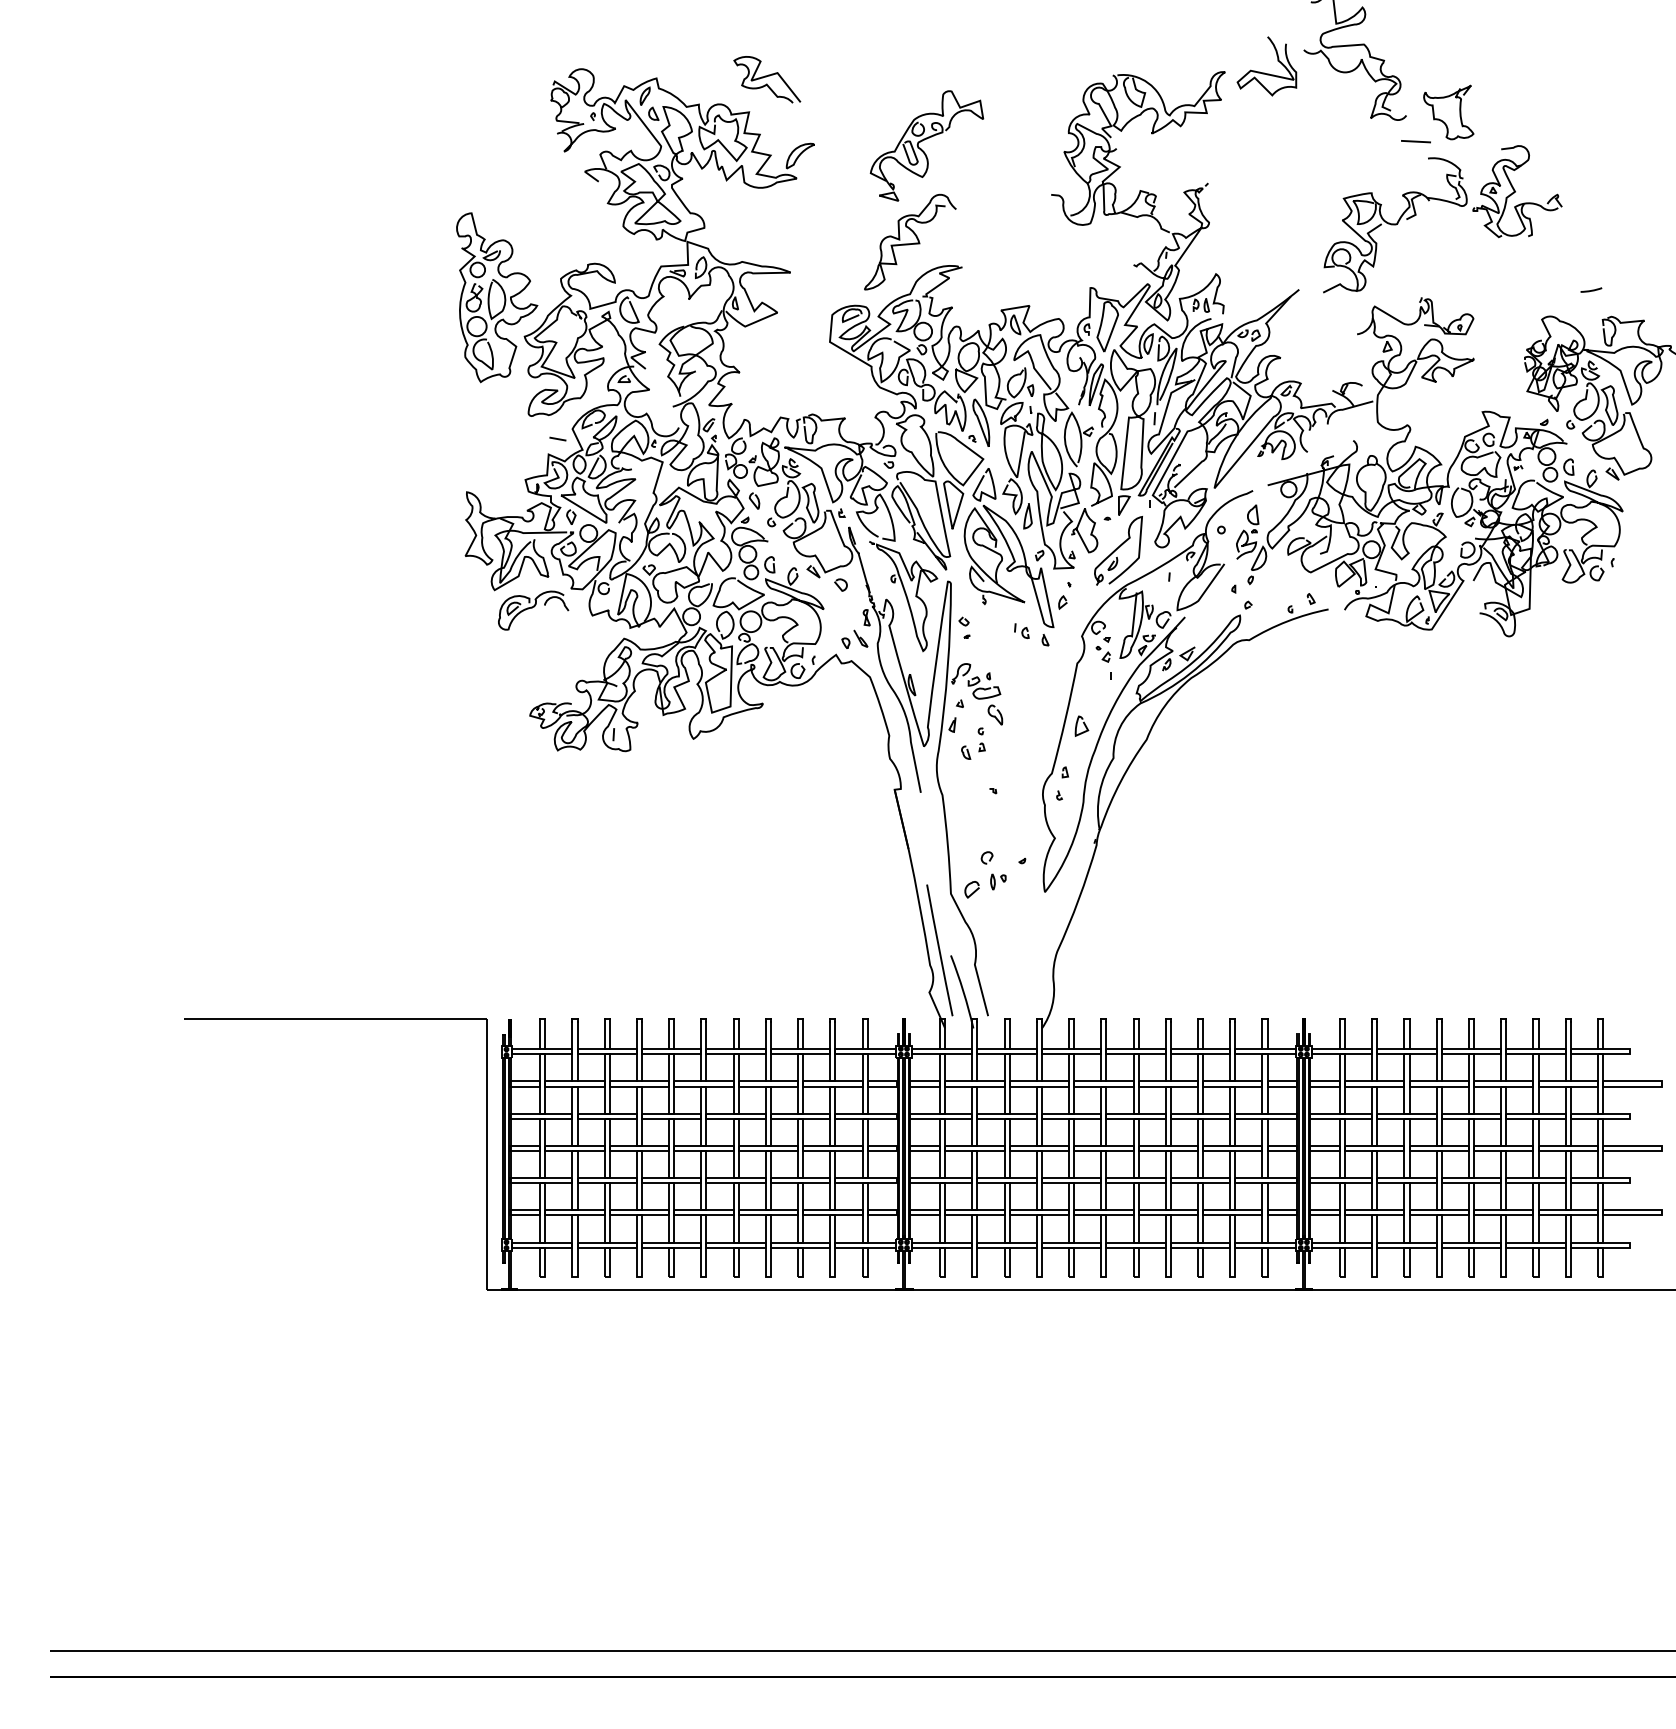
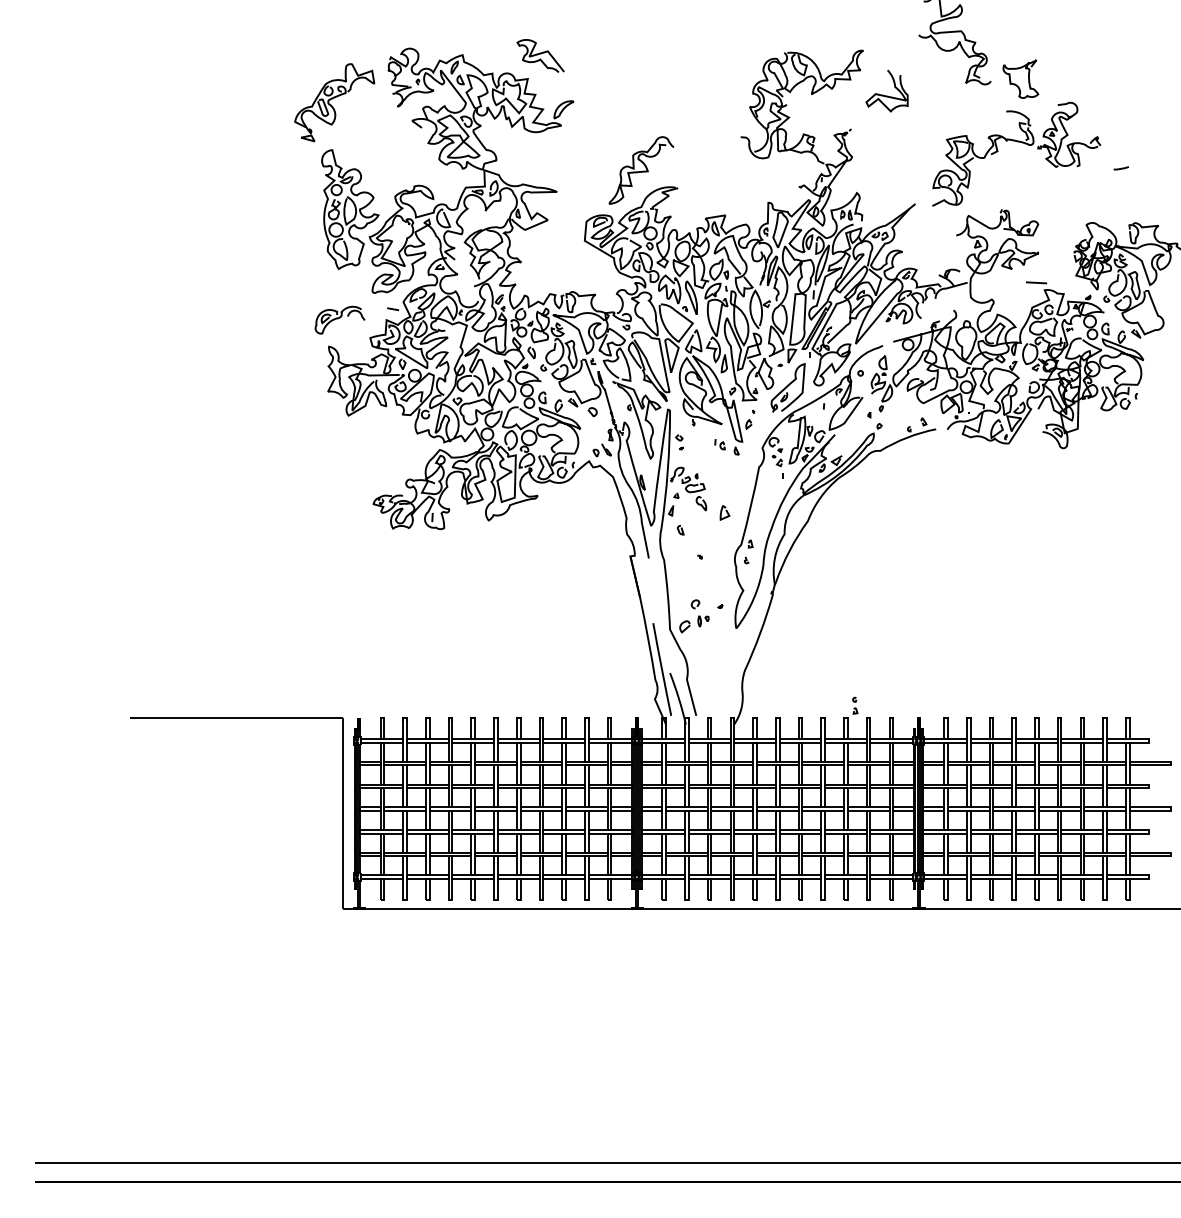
curve: (1264, 72) -> (885, 95), moved
line: (1415, 141) -> (1036, 282), moved
part: (926, 145) -> (334, 102), moved
line: (1591, 289) -> (1121, 167), moved
part: (533, 610) -> (340, 320), moved
curve: (1083, 724) -> (726, 511), moved
part: (981, 739) -> (855, 705), moved

